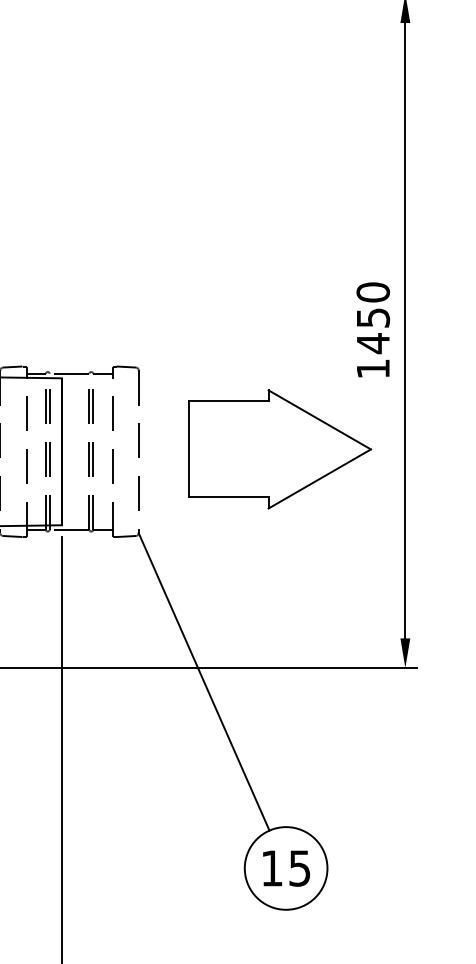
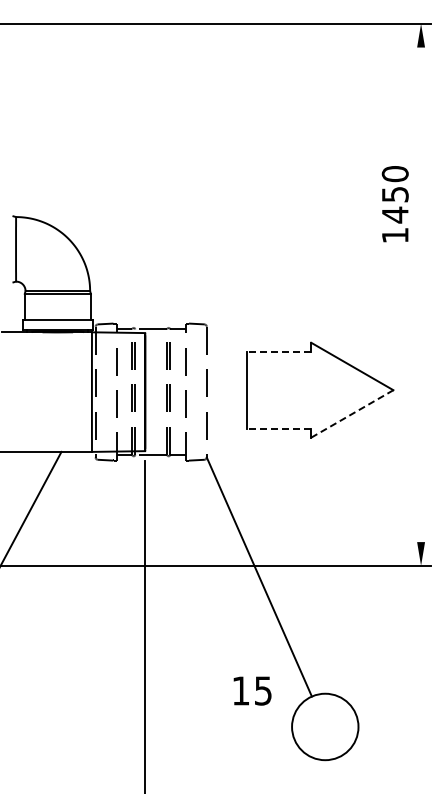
text: (372, 330) -> (394, 204), moved
line: (405, 330) -> (421, 294), removed
line: (229, 401) -> (279, 351), solid -> dashed
line: (320, 478) -> (352, 413), solid -> dashed
line: (229, 497) -> (279, 428), solid -> dashed
text: (286, 867) -> (252, 690), moved

